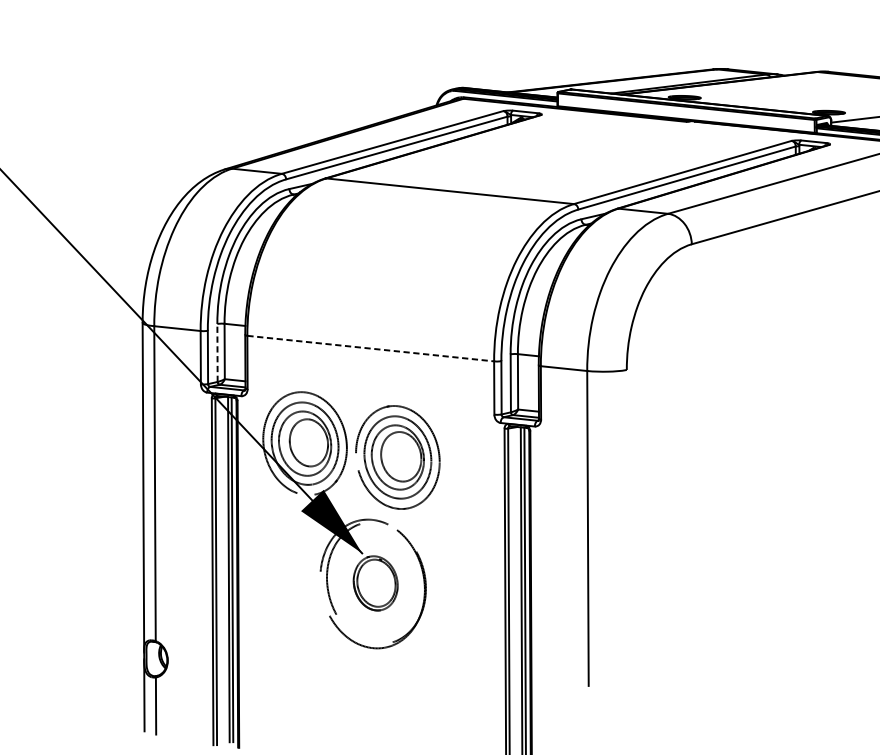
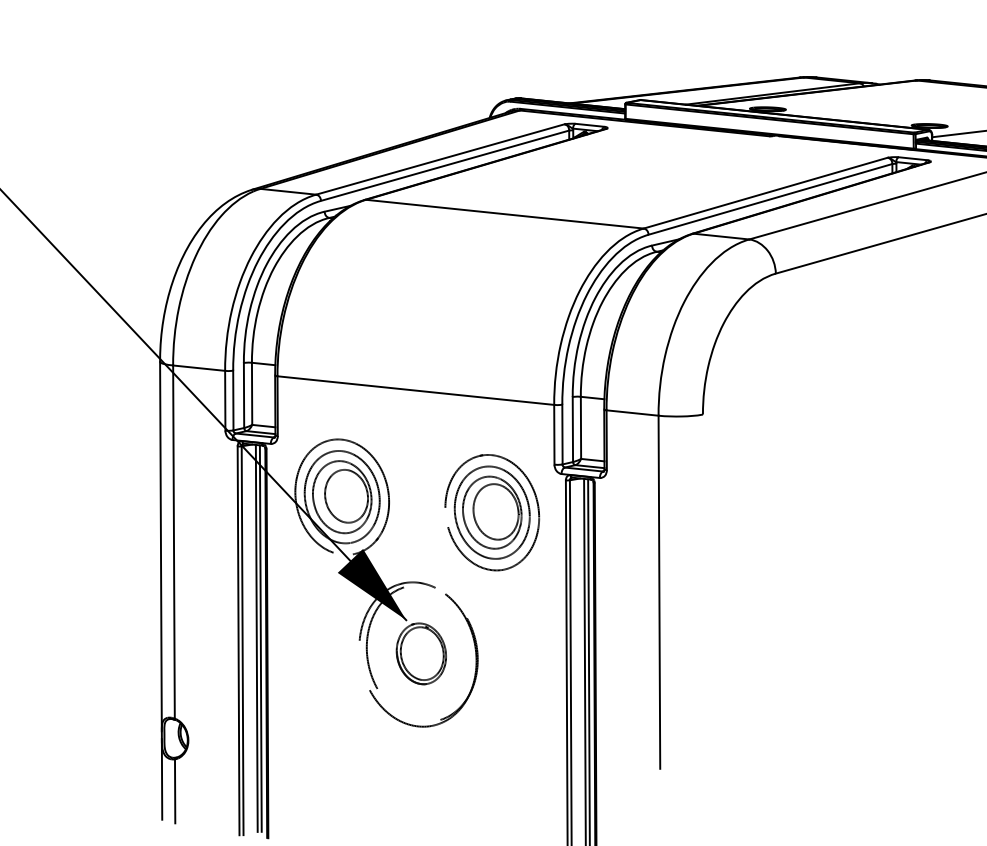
line: (371, 348) -> (416, 390), dashed -> solid
line: (217, 352) -> (244, 395), dashed -> solid
part: (398, 457) -> (492, 512), moved

